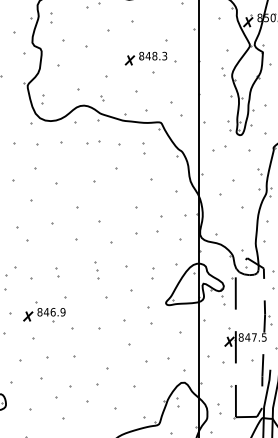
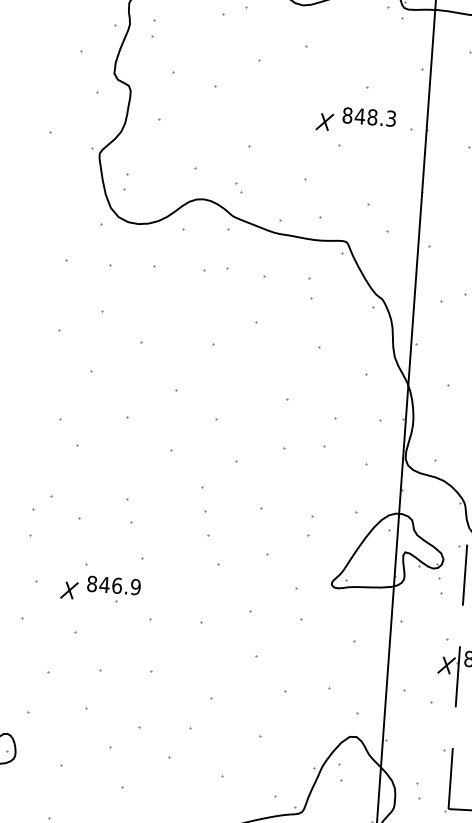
part: (150, 58) -> (363, 121), moved
part: (96, 270) -> (204, 512), size x1.6
part: (57, 272) -> (130, 511), size x1.6

